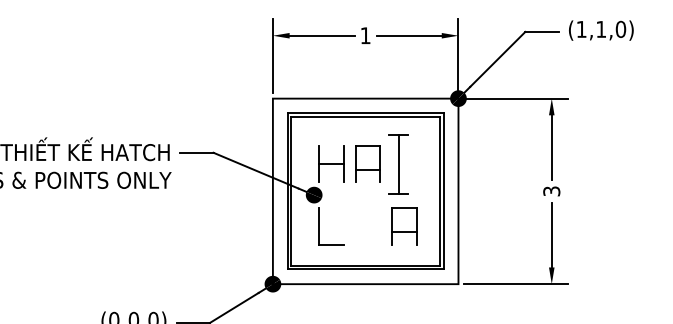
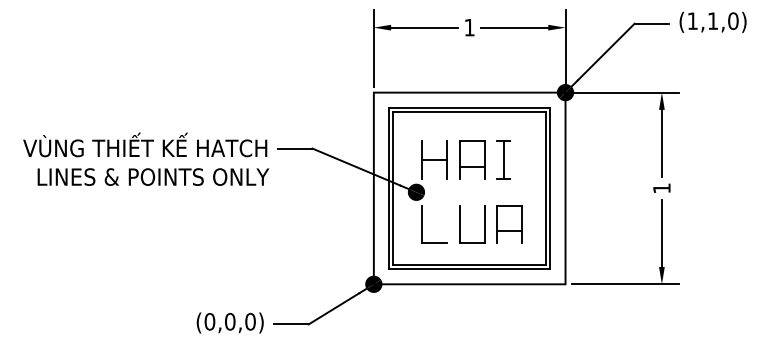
part: (398, 163) -> (503, 159), size x0.62
text: (551, 191) -> (661, 188), 3 -> 1
part: (356, 226) -> (460, 224), added

